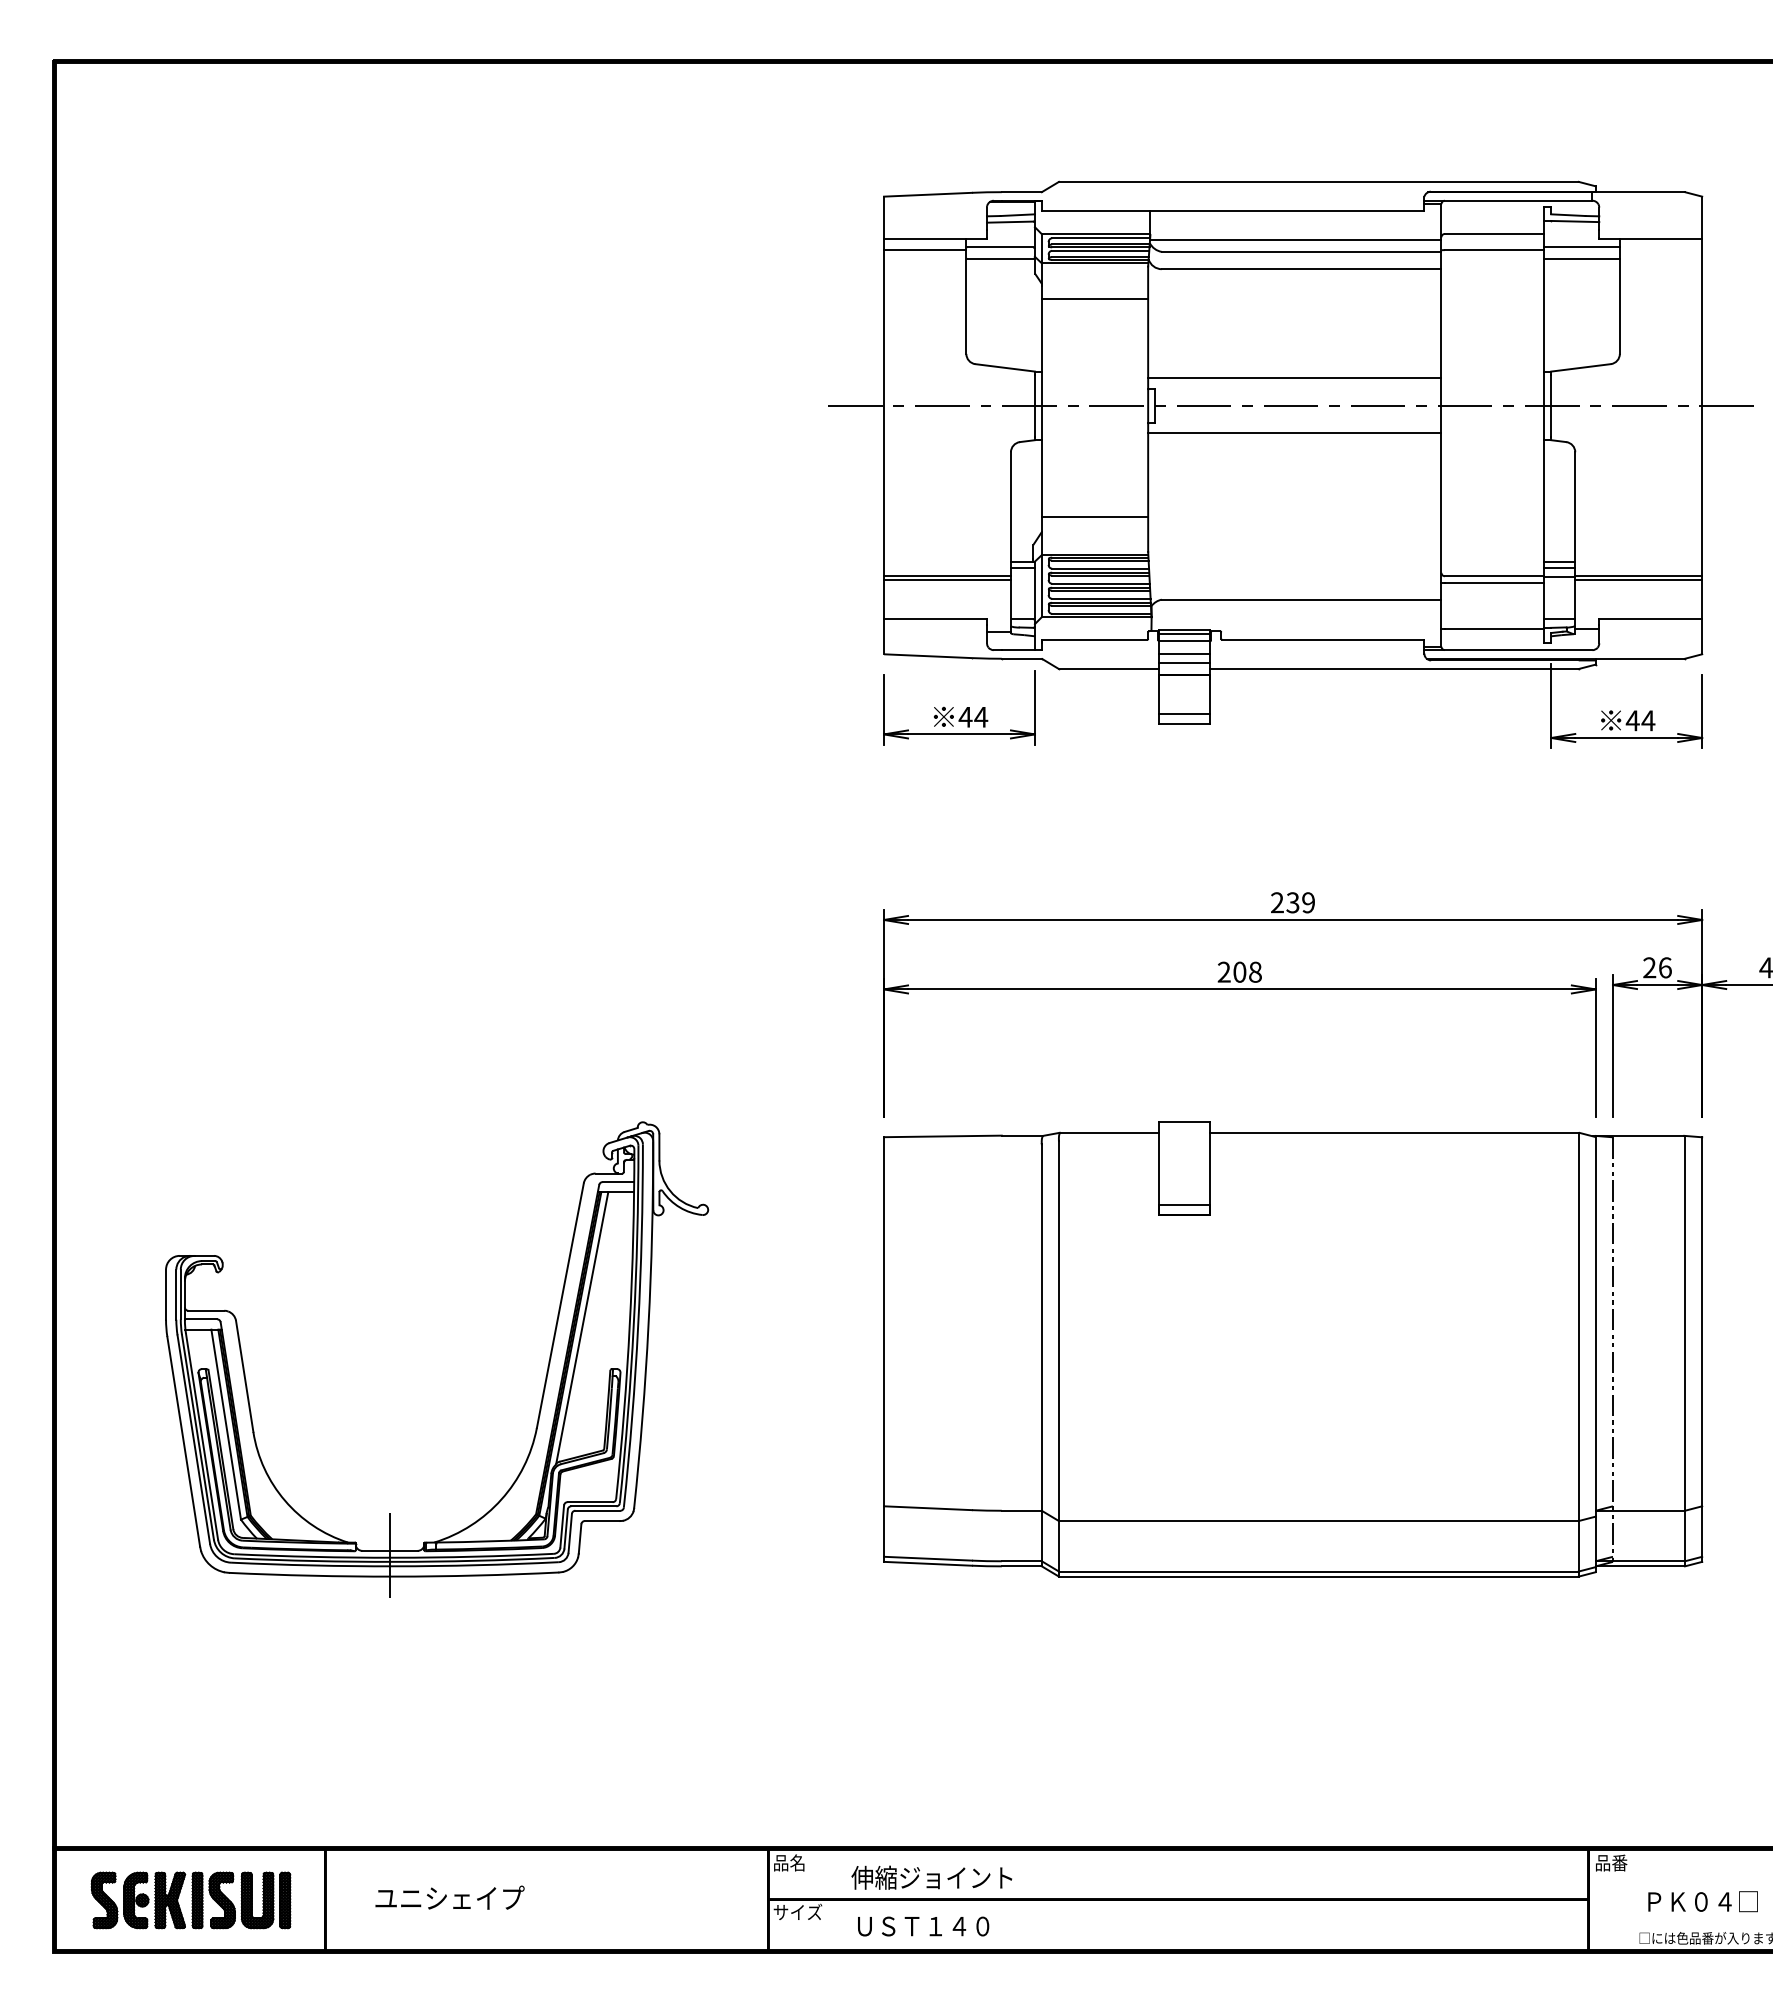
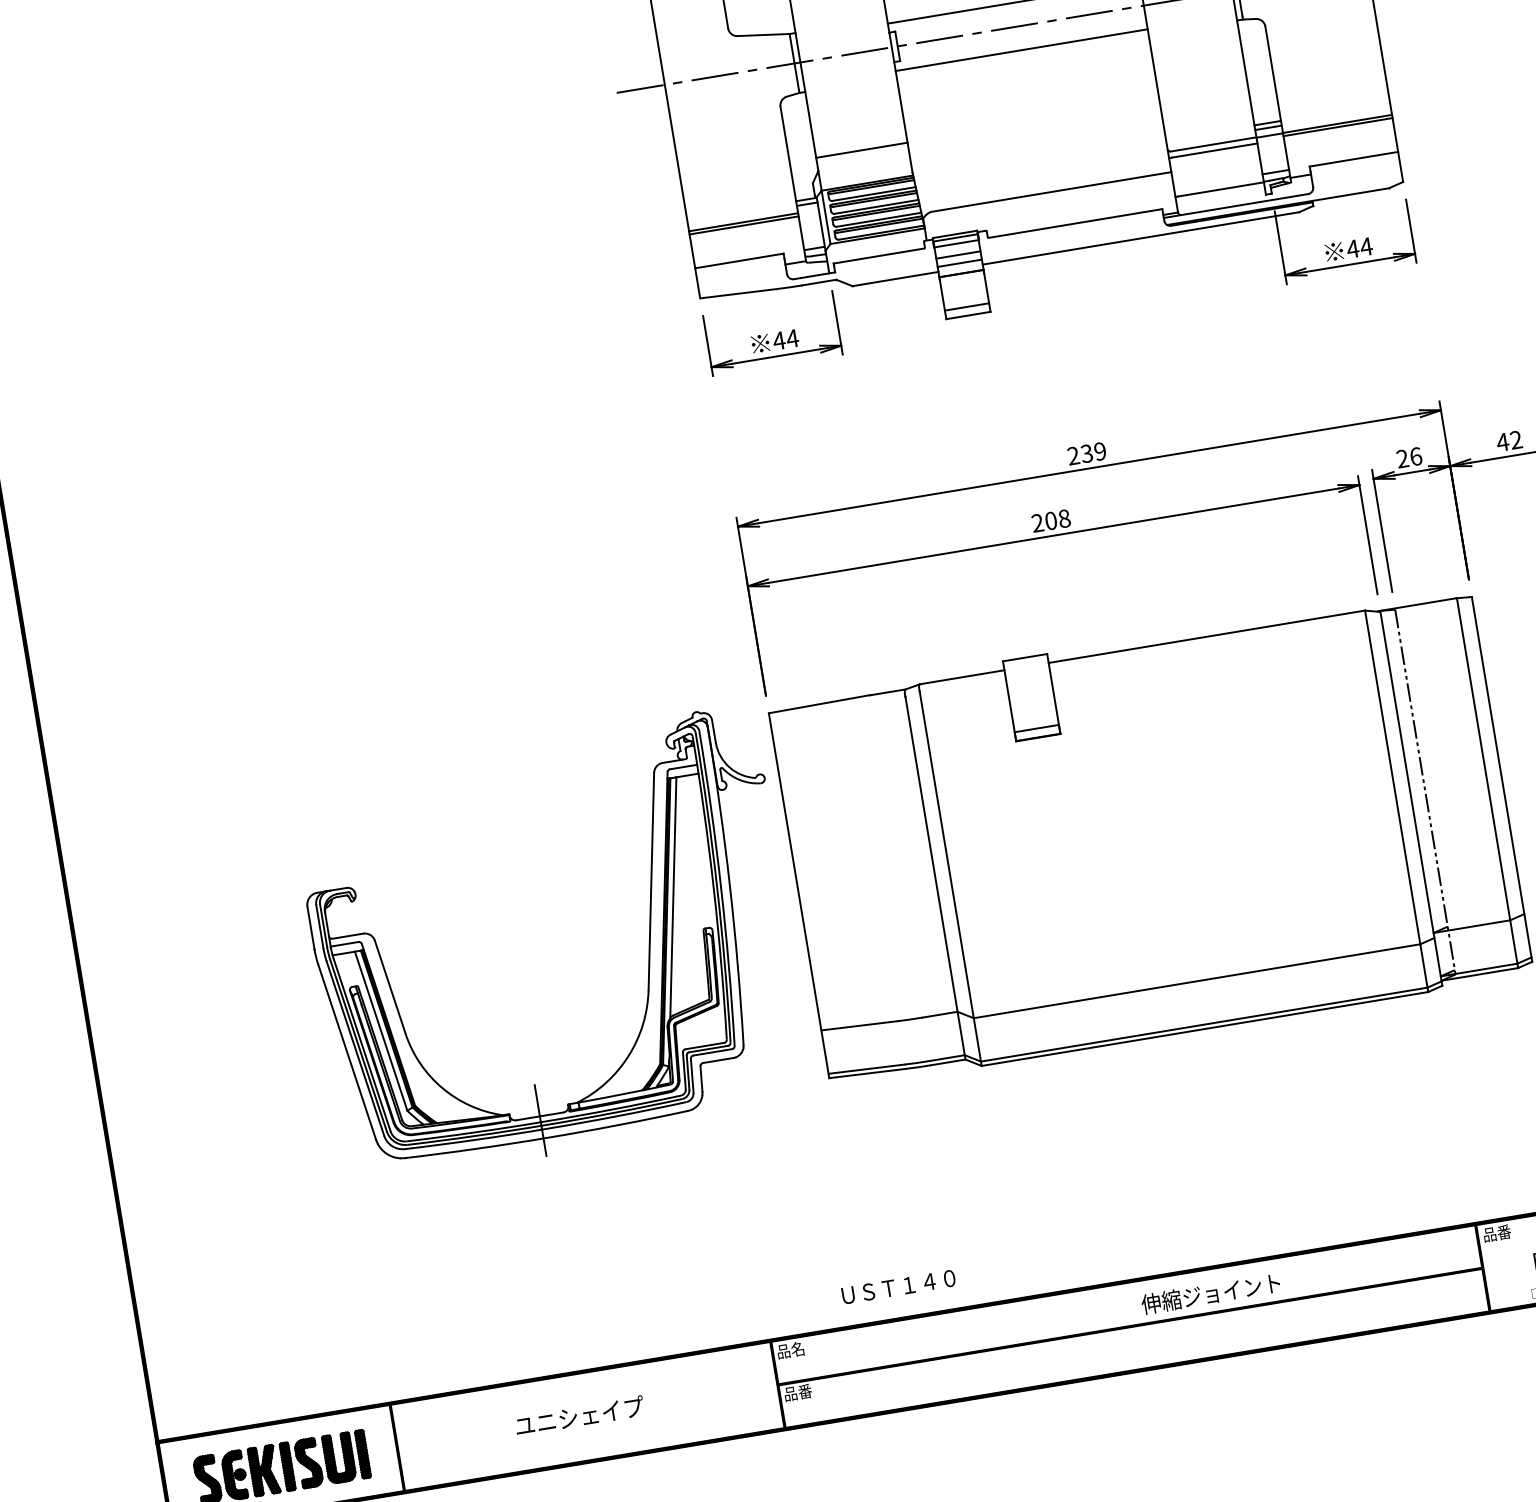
part: (544, 1381) -> (648, 948), moved
text: (931, 1877) -> (1210, 1293), moved
text: (449, 1897) -> (579, 1415), moved
text: (797, 1911) -> (804, 1390), サイズ -> 品番
text: (923, 1926) -> (898, 1287), moved

